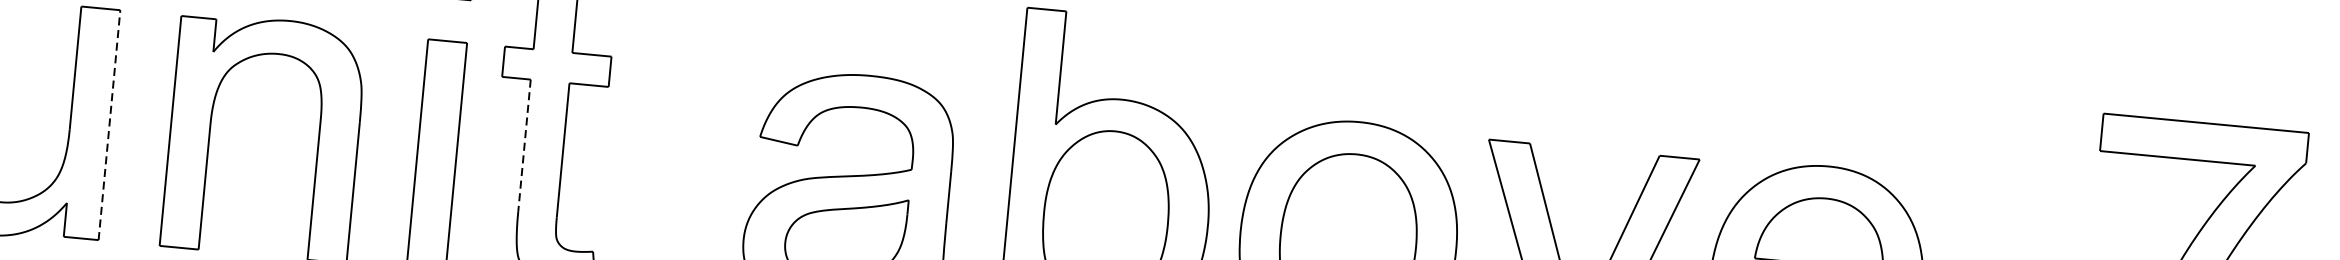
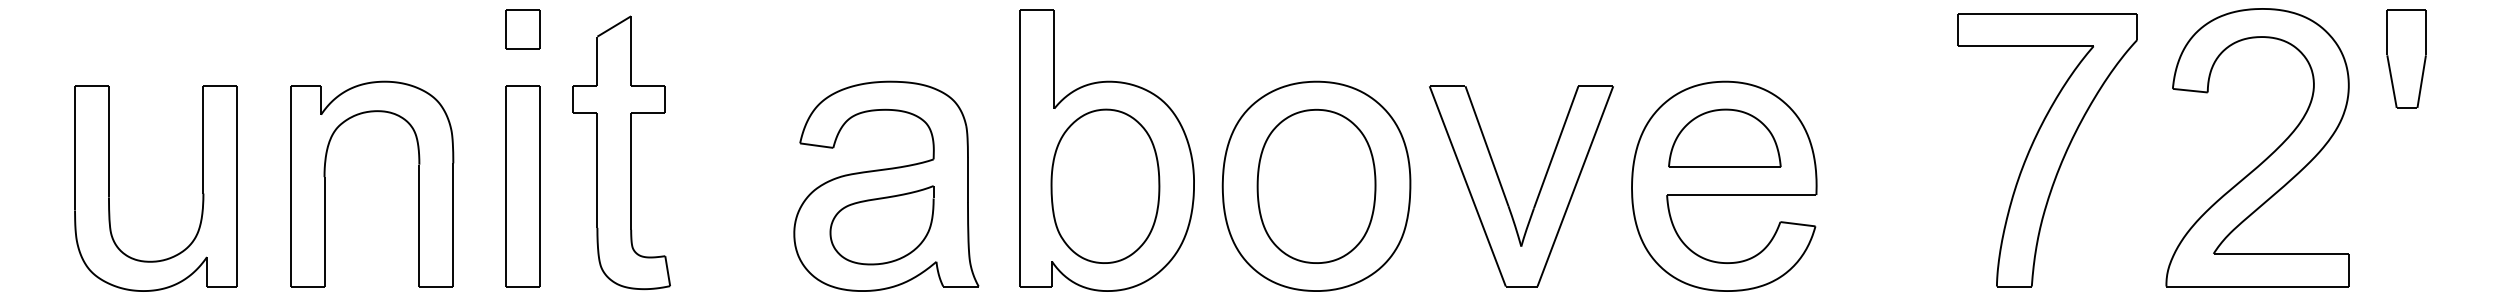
line: (109, 124) -> (237, 185), dashed -> solid
line: (524, 146) -> (597, 170), dashed -> solid

